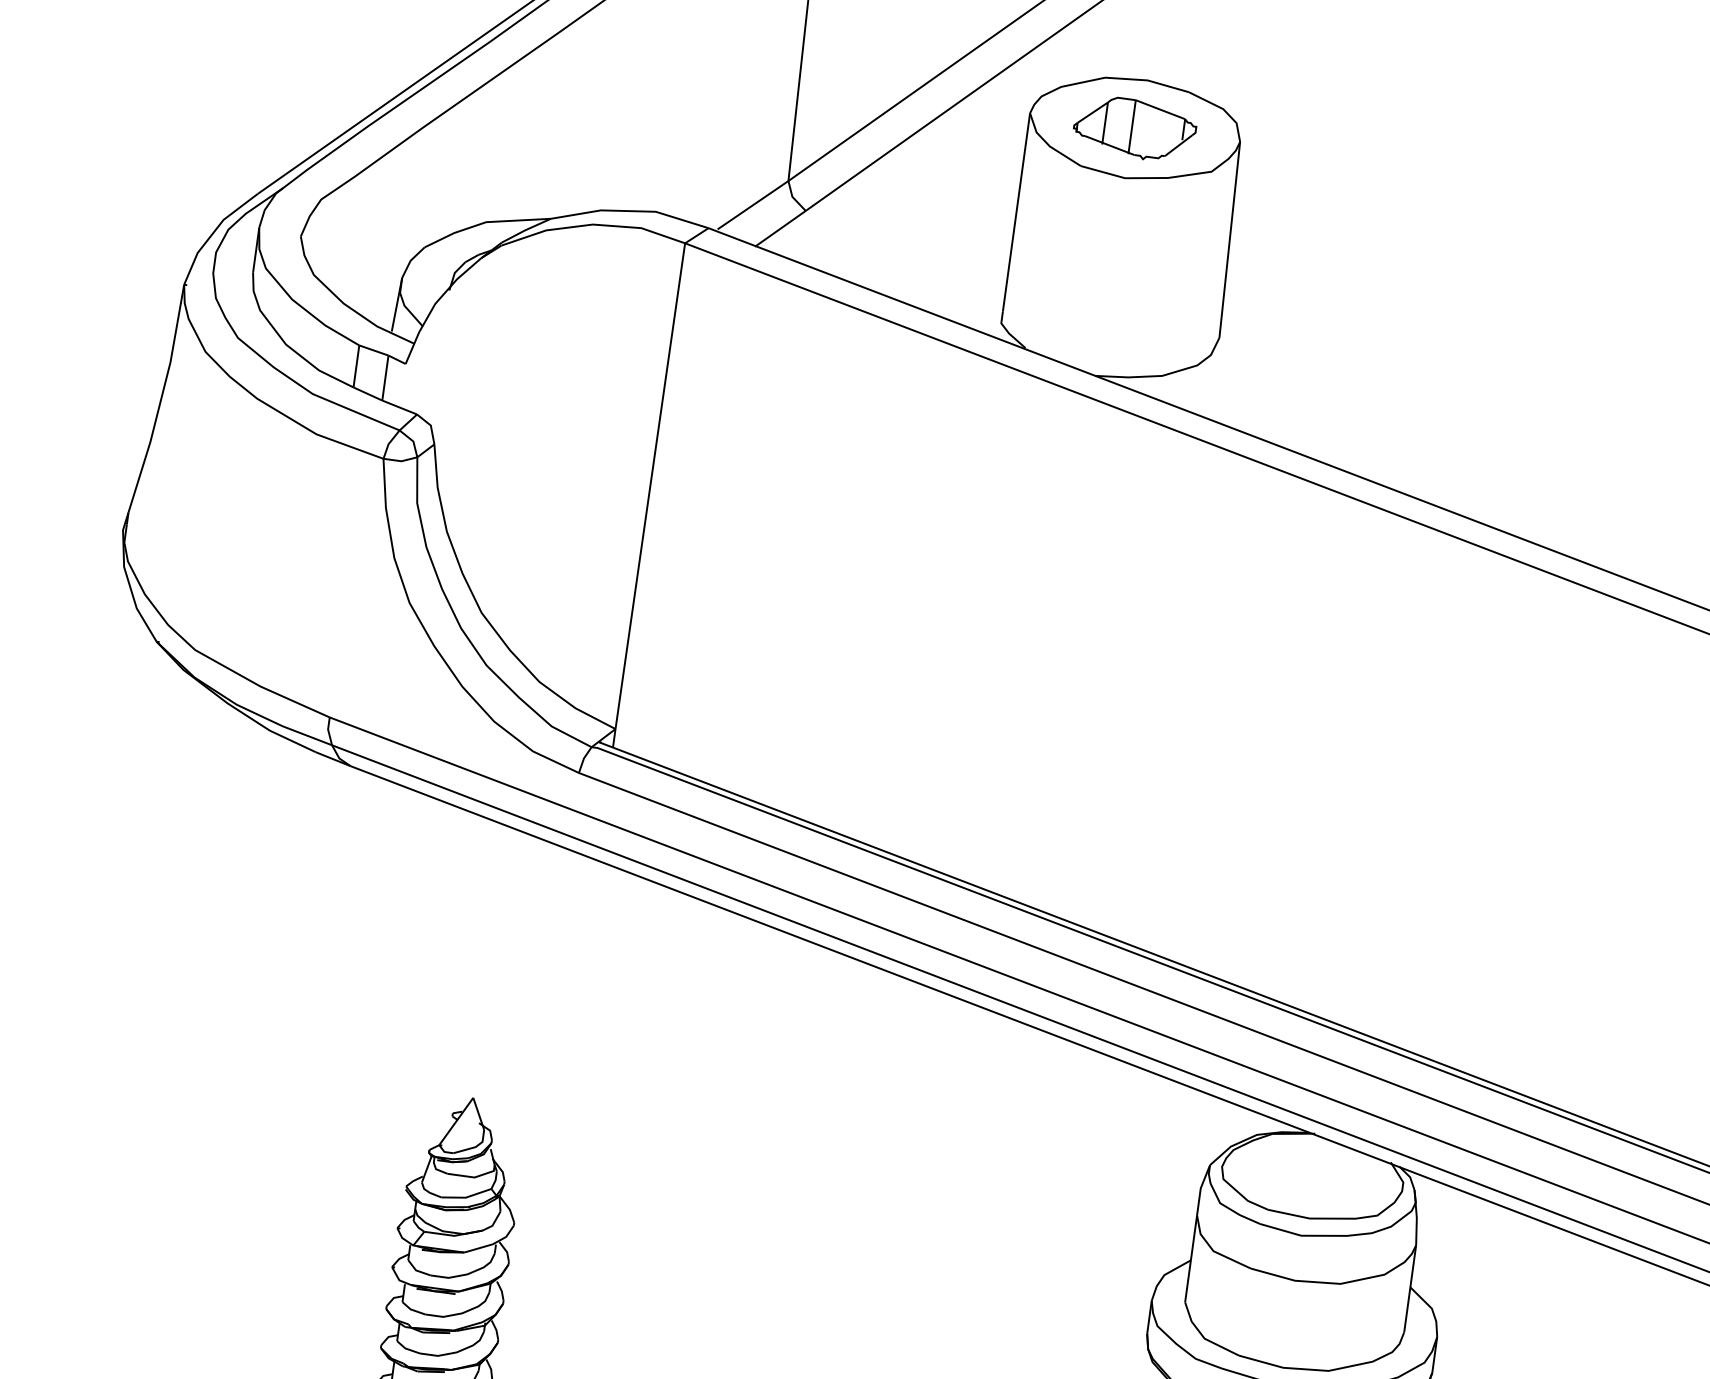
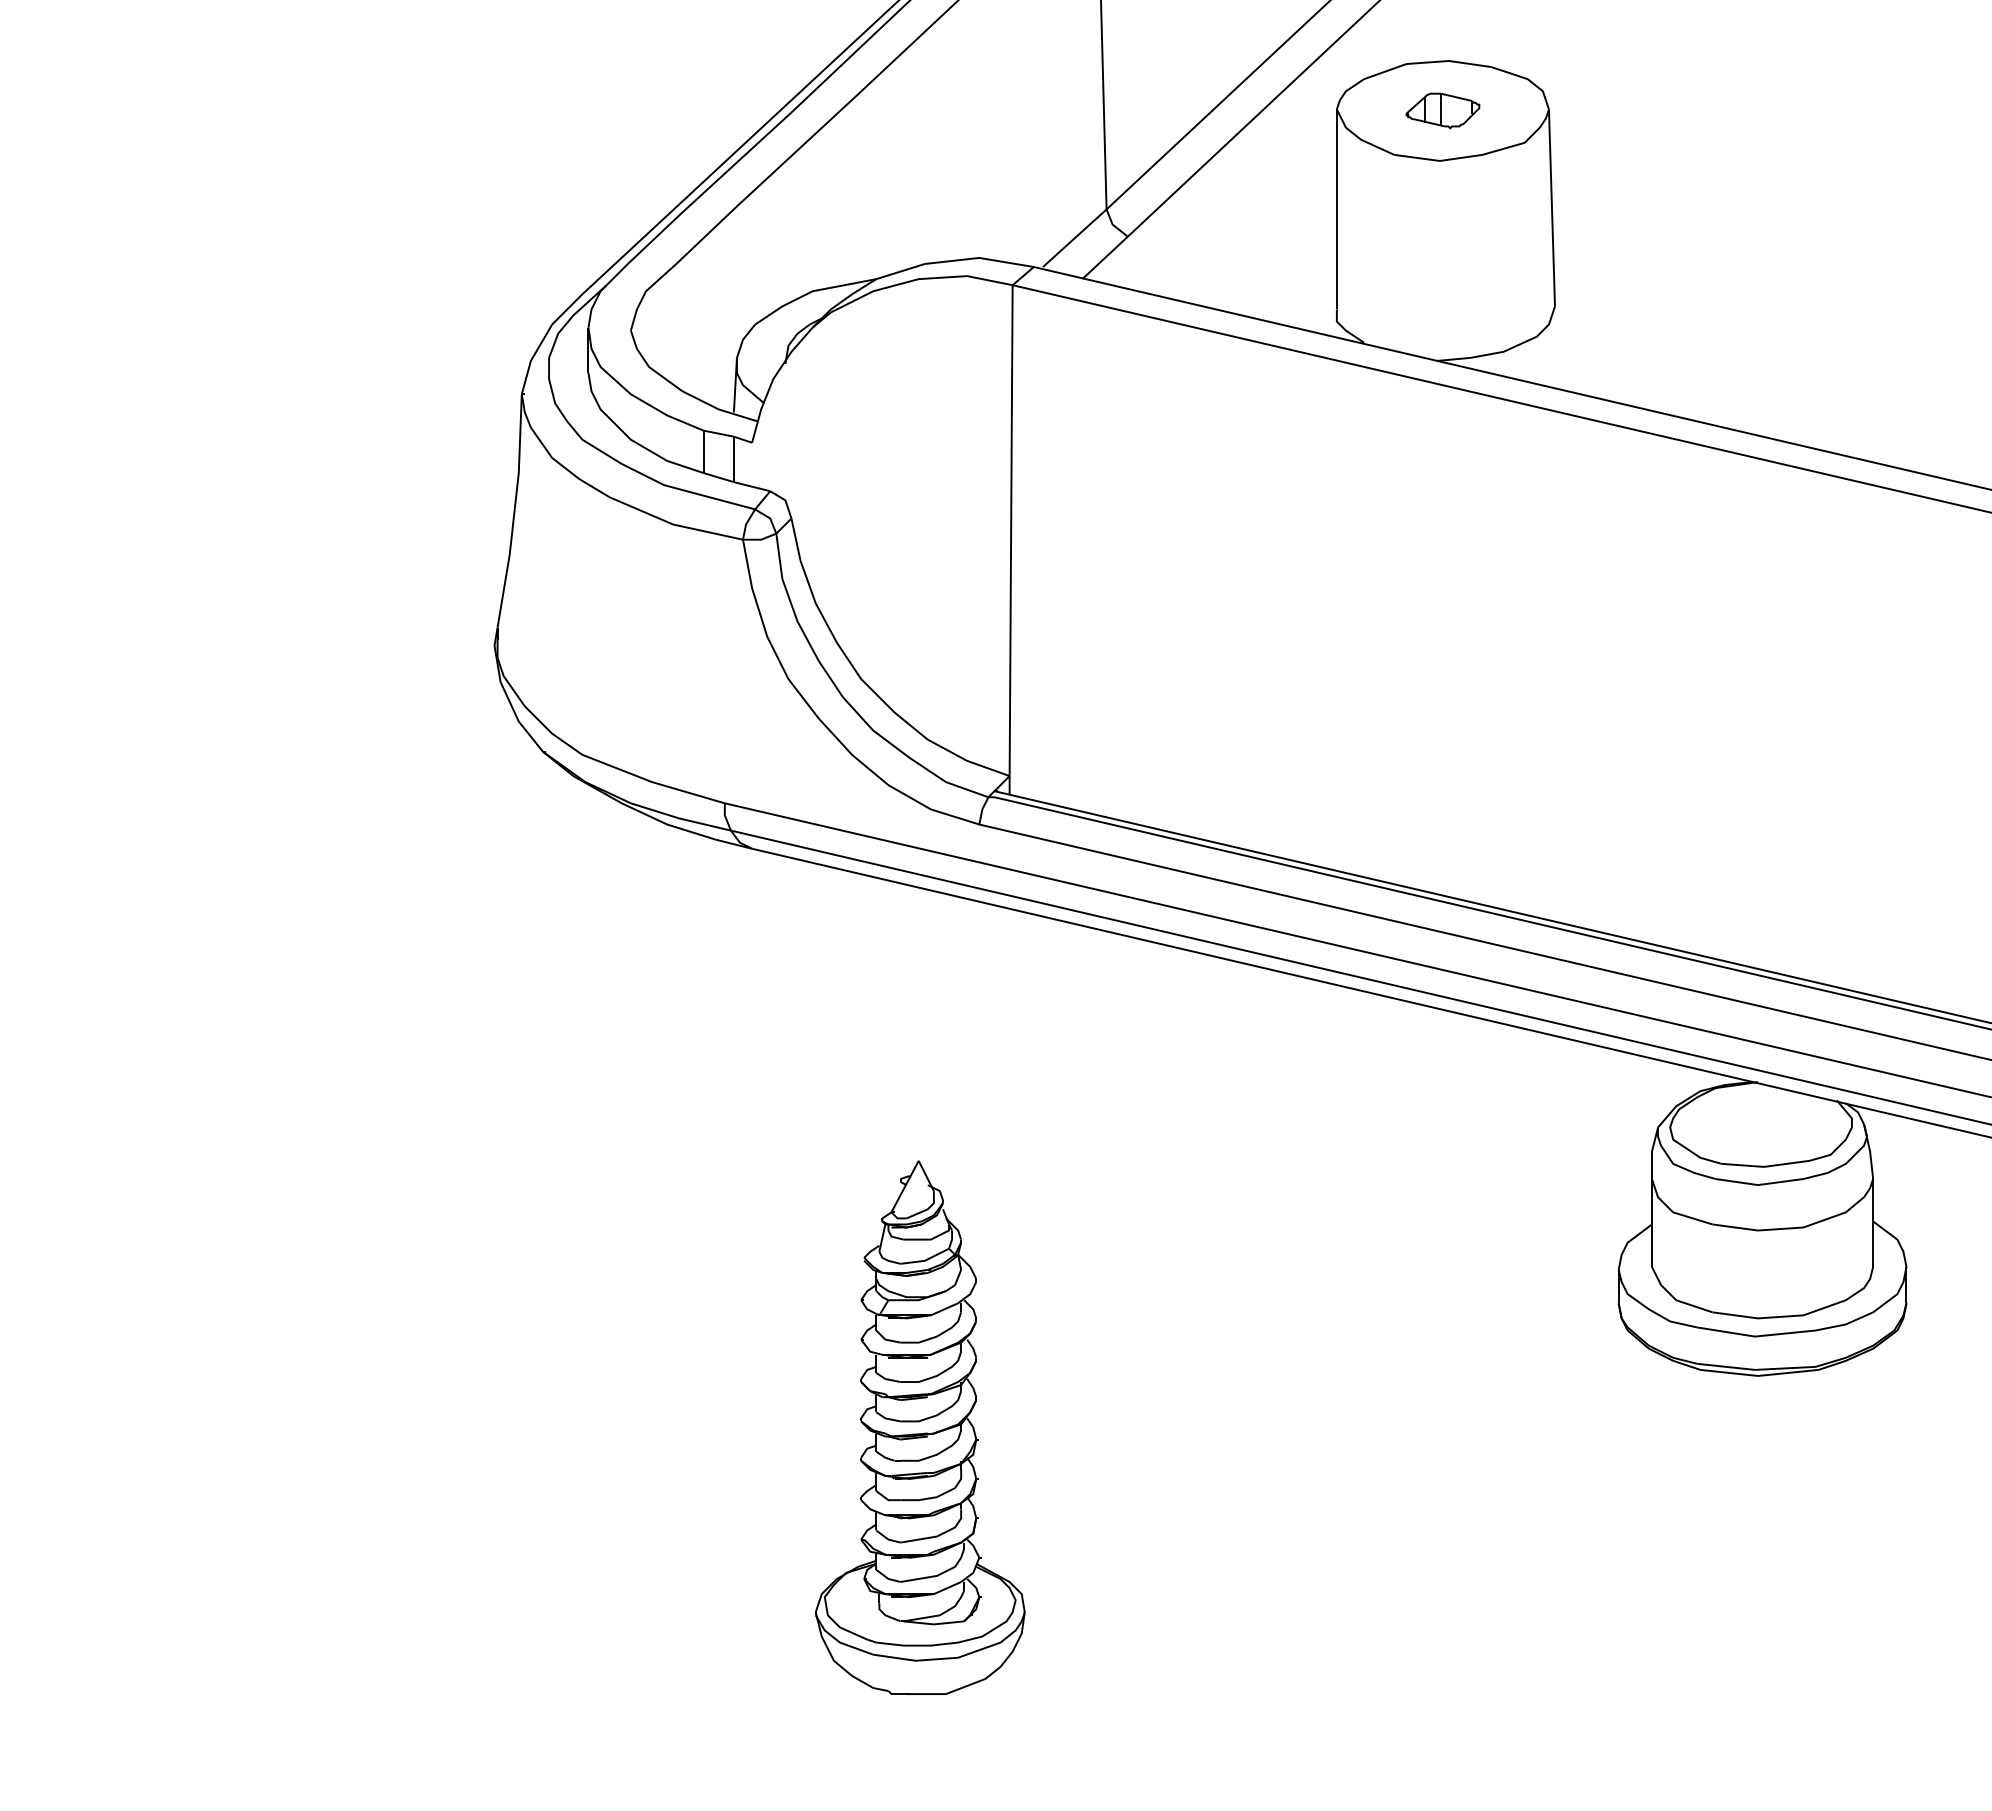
part: (1134, 128) -> (1442, 110), size x0.6

